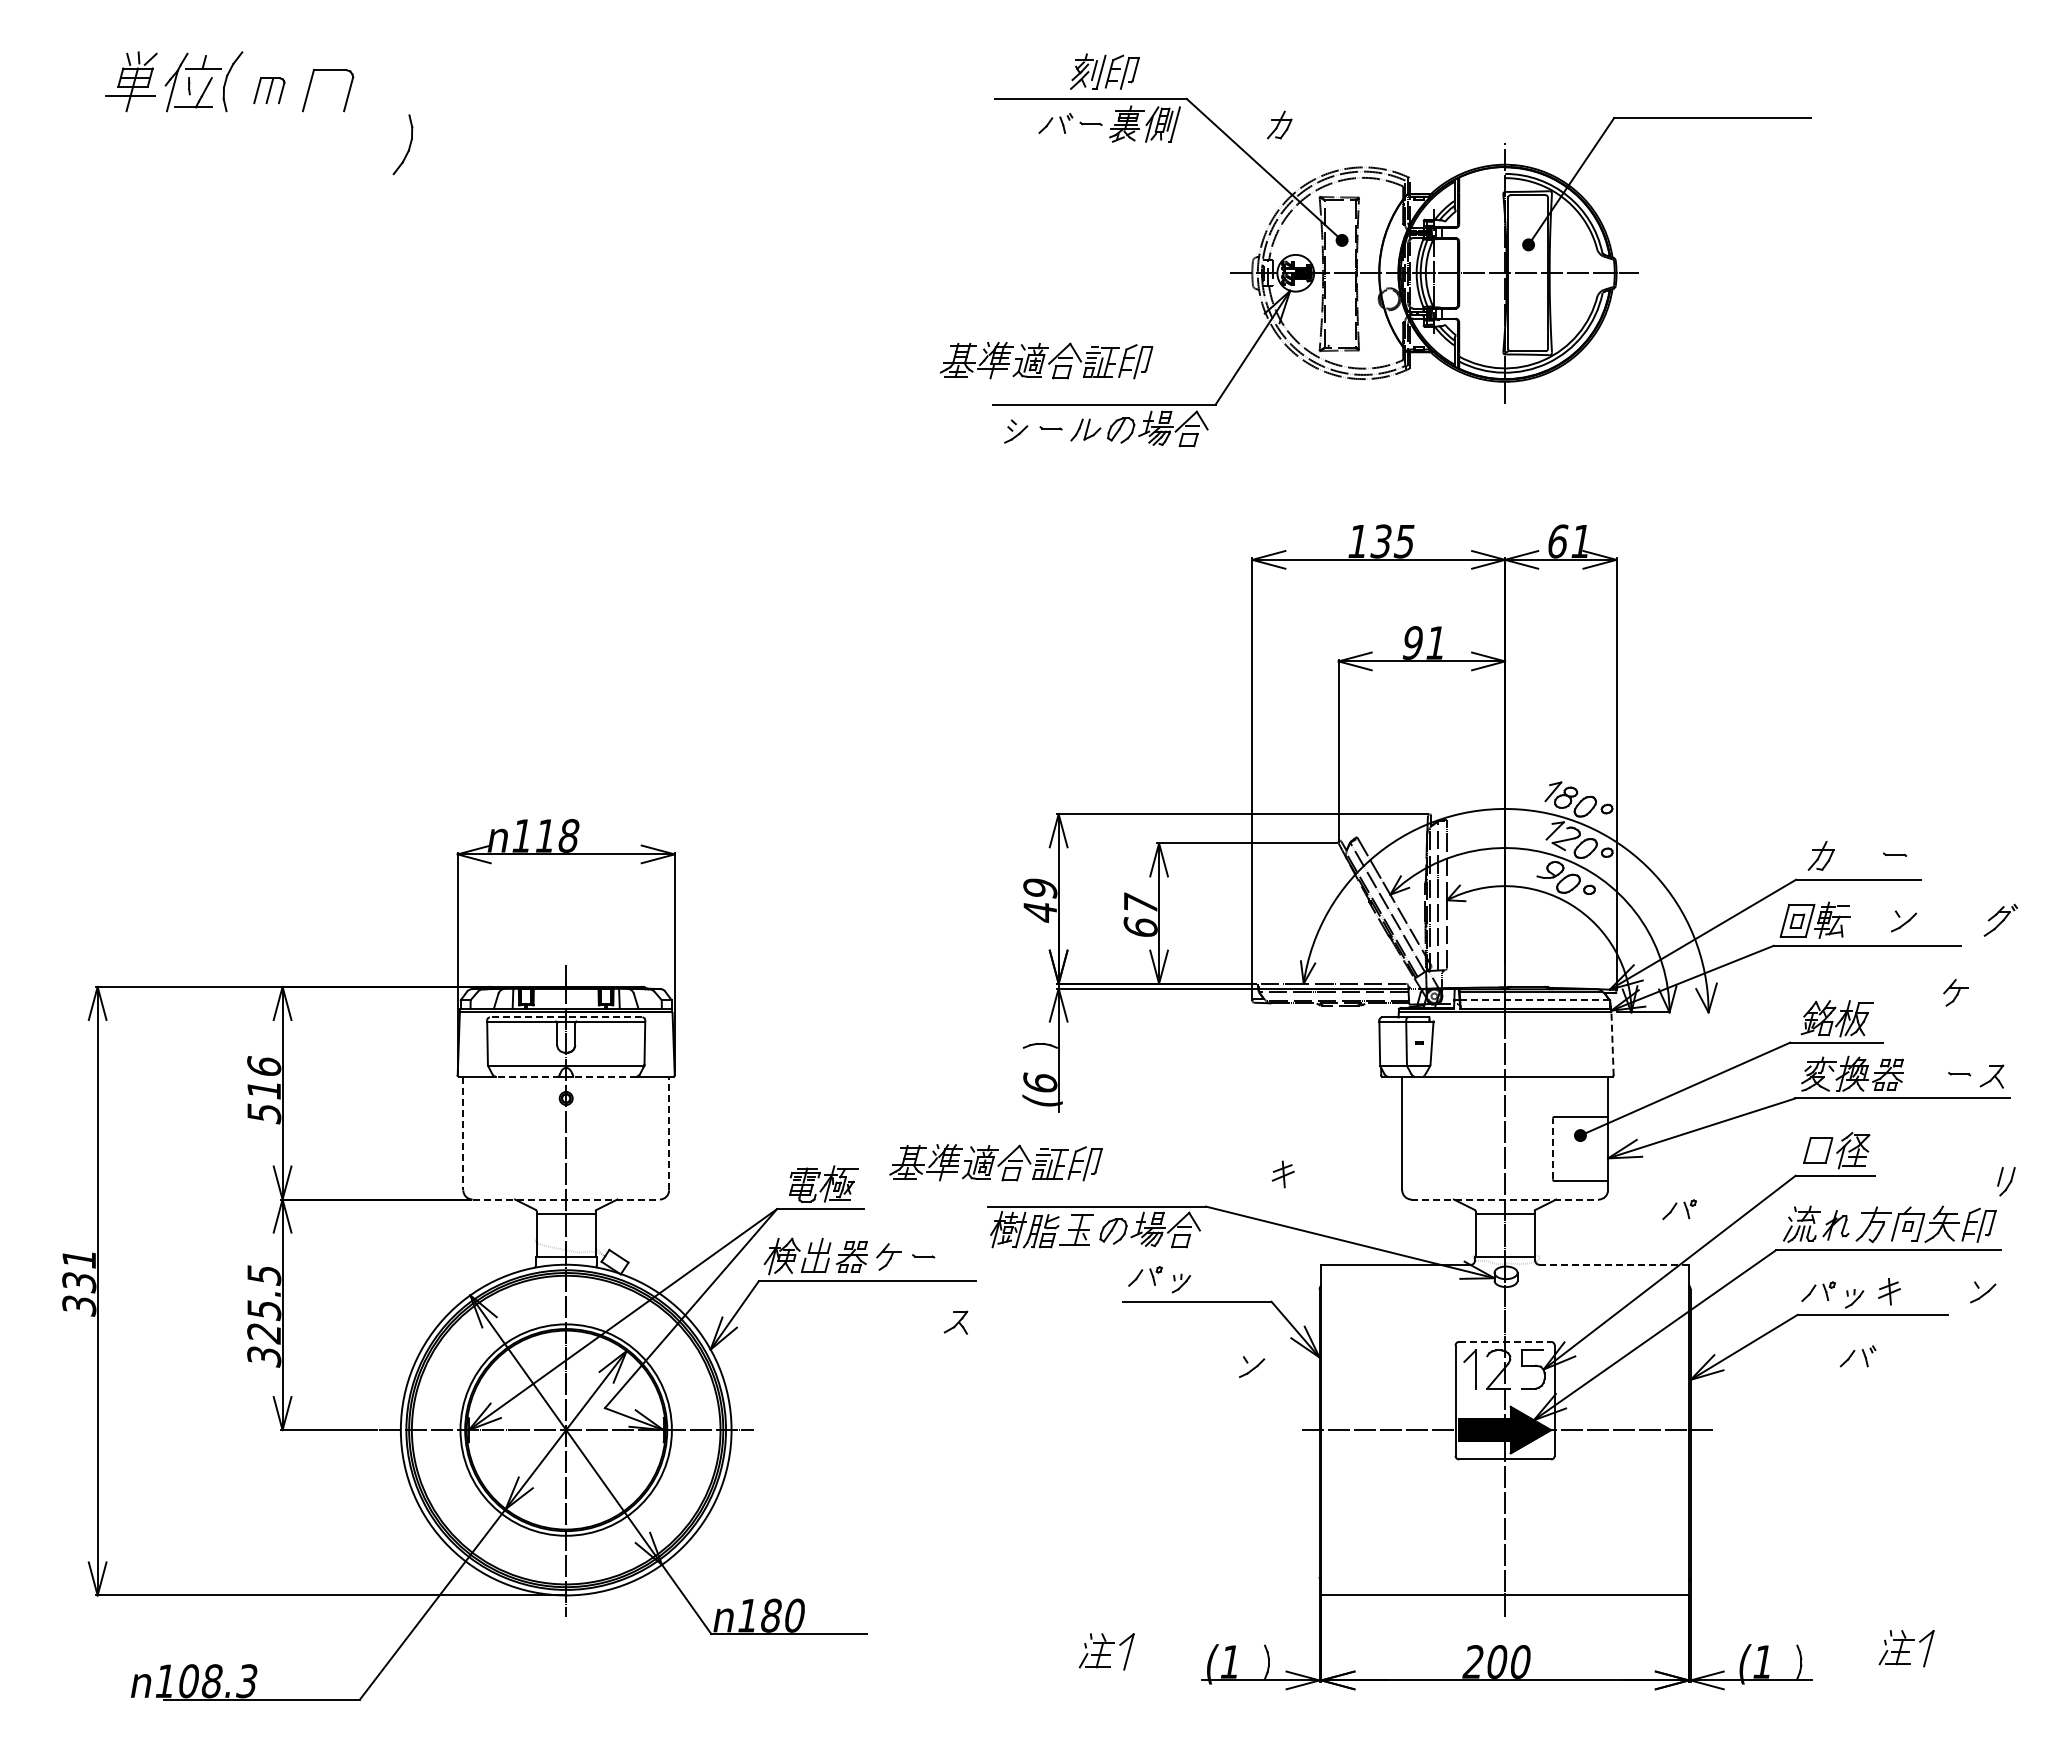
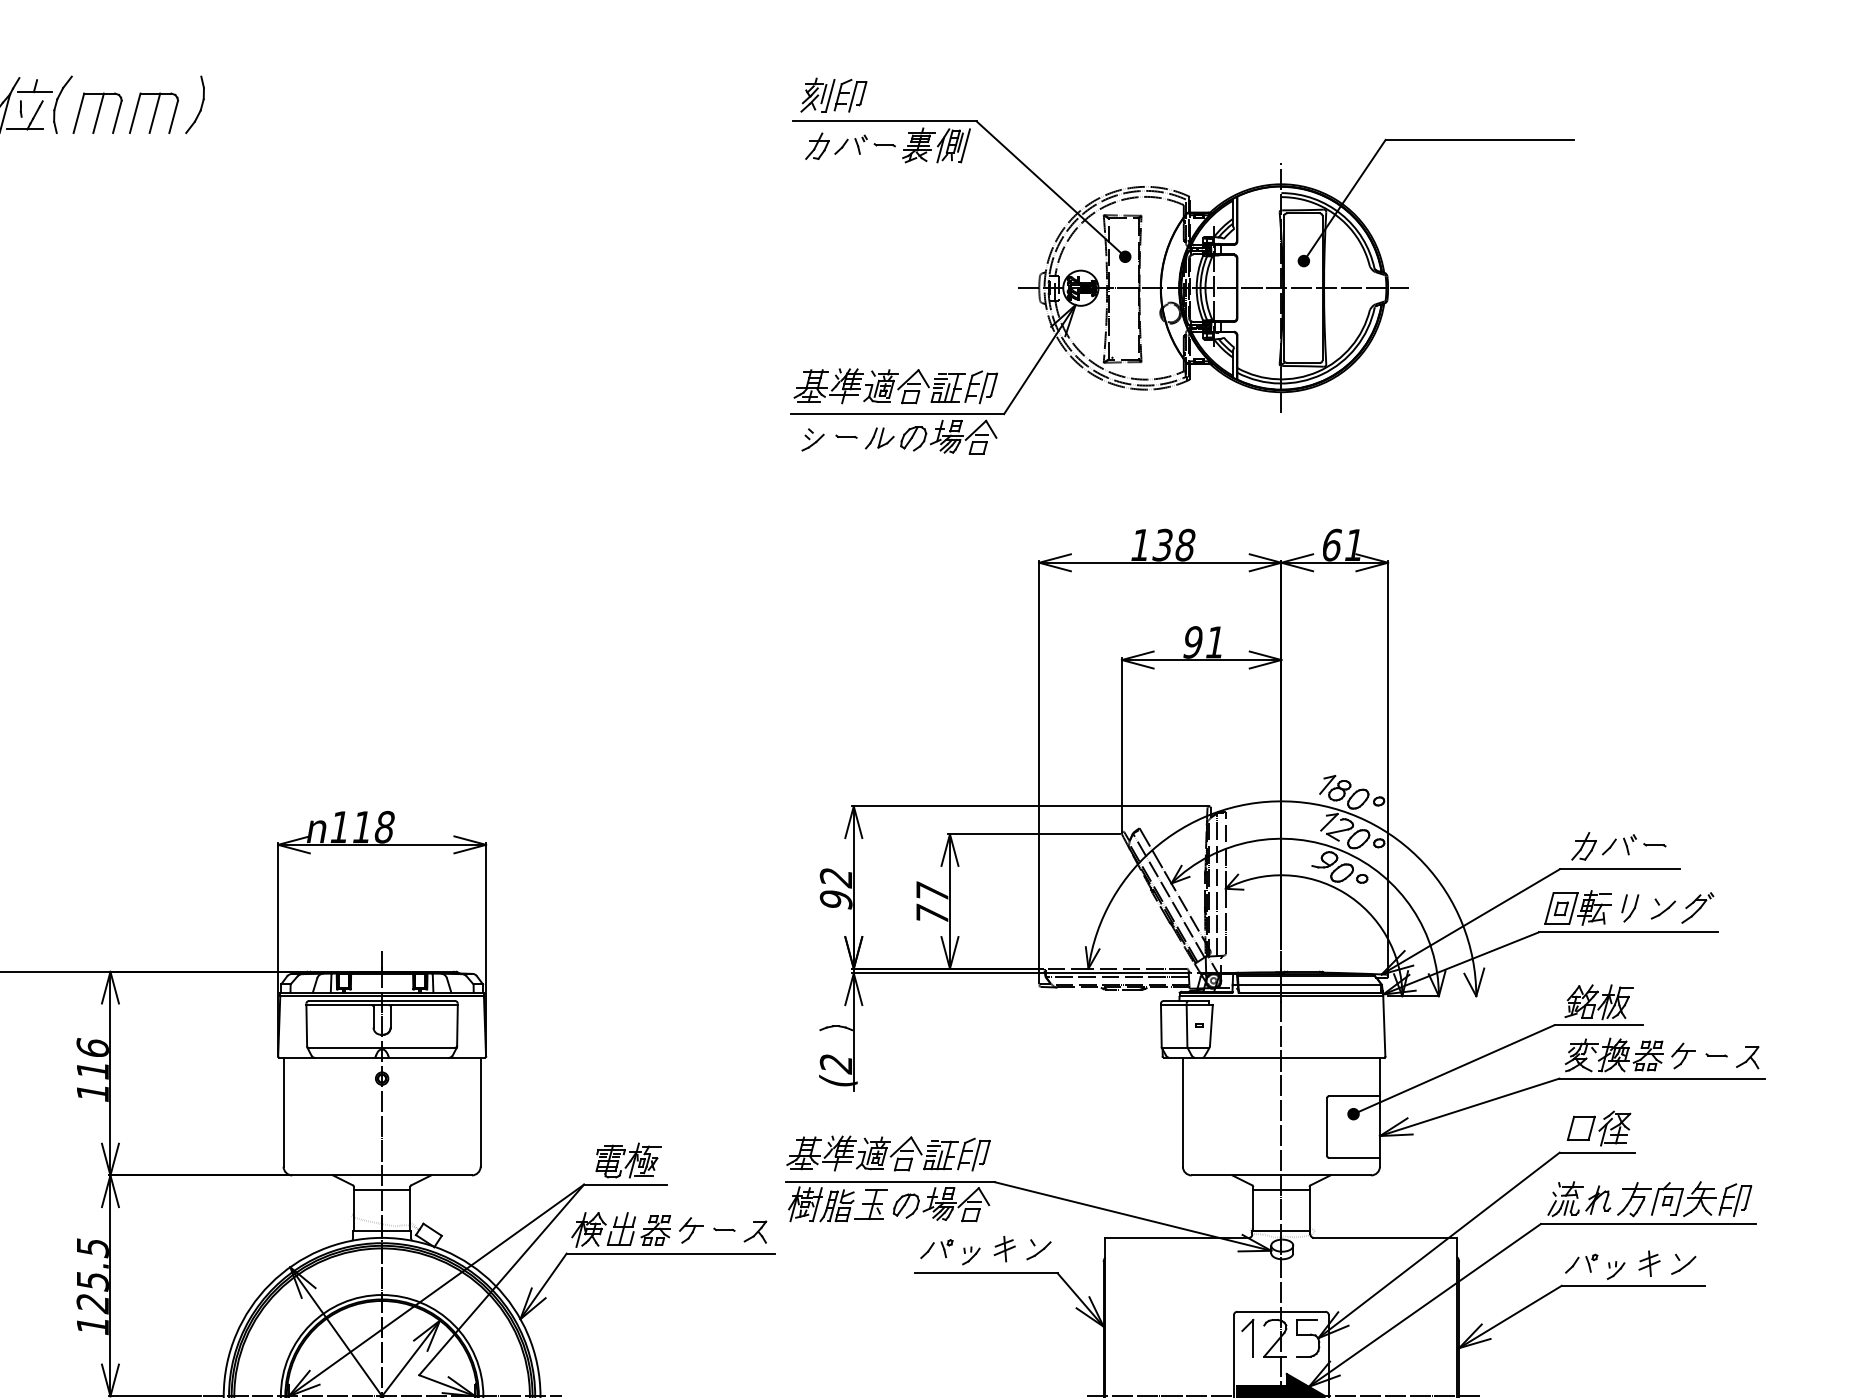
part: (1104, 71) -> (833, 95), moved
part: (269, 90) -> (97, 113), size x1.67
line: (328, 90) -> (154, 113), added
part: (1279, 124) -> (817, 145), moved
part: (408, 147) -> (200, 107), moved
part: (1046, 360) -> (895, 386), moved
text: (1404, 541) -> (1185, 545), 135 -> 138
text: (1040, 900) -> (836, 889), 49 -> 92
part: (2000, 919) -> (1697, 907), moved
text: (1140, 925) -> (932, 912), 67 -> 77
part: (1955, 992) -> (1683, 1055), moved
line: (1534, 1000) -> (1309, 984), dashed -> solid
line: (565, 1017) -> (381, 1001), dashed -> solid
line: (1612, 1043) -> (1384, 1025), dashed -> solid
line: (527, 1076) -> (345, 1057), dashed -> solid
line: (604, 1076) -> (418, 1057), dashed -> solid
text: (1040, 1083) -> (836, 1064), 6 -> 2
text: (264, 1113) -> (93, 1093), 516 -> 116
line: (463, 1133) -> (283, 1112), dashed -> solid
line: (669, 1133) -> (481, 1112), dashed -> solid
line: (1552, 1148) -> (1326, 1126), dashed -> solid
part: (995, 1162) -> (888, 1153), moved
part: (1282, 1174) -> (1004, 1249), moved
part: (2006, 1181) -> (1630, 908), moved
line: (566, 1199) -> (382, 1175), dashed -> solid
line: (1505, 1199) -> (1281, 1175), dashed -> solid
part: (1679, 1209) -> (1448, 1184), removed
line: (1612, 1264) -> (1384, 1237), dashed -> solid
part: (1983, 1292) -> (1684, 1264), moved
part: (955, 1322) -> (754, 1231), moved
line: (1505, 1341) -> (1281, 1311), dashed -> solid
text: (264, 1356) -> (93, 1325), 325.5 -> 125.5
part: (1857, 1356) -> (1618, 844), moved
part: (1252, 1367) -> (1039, 1250), moved

